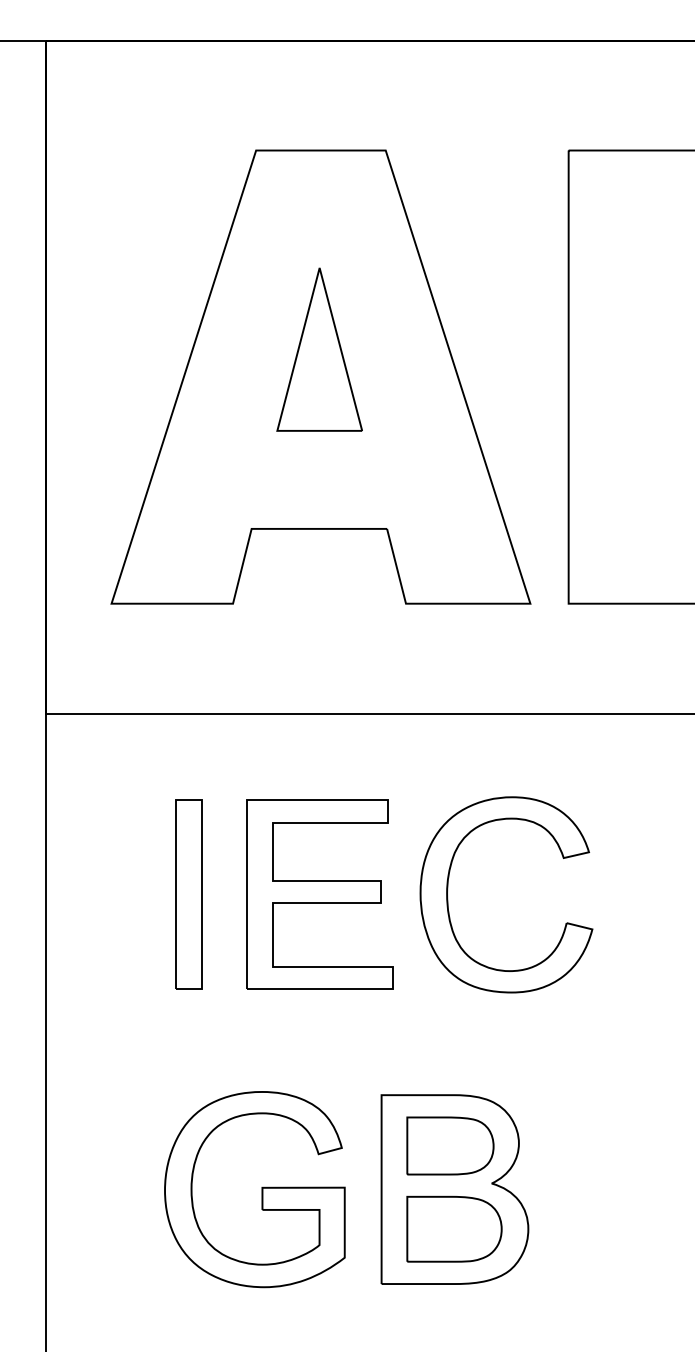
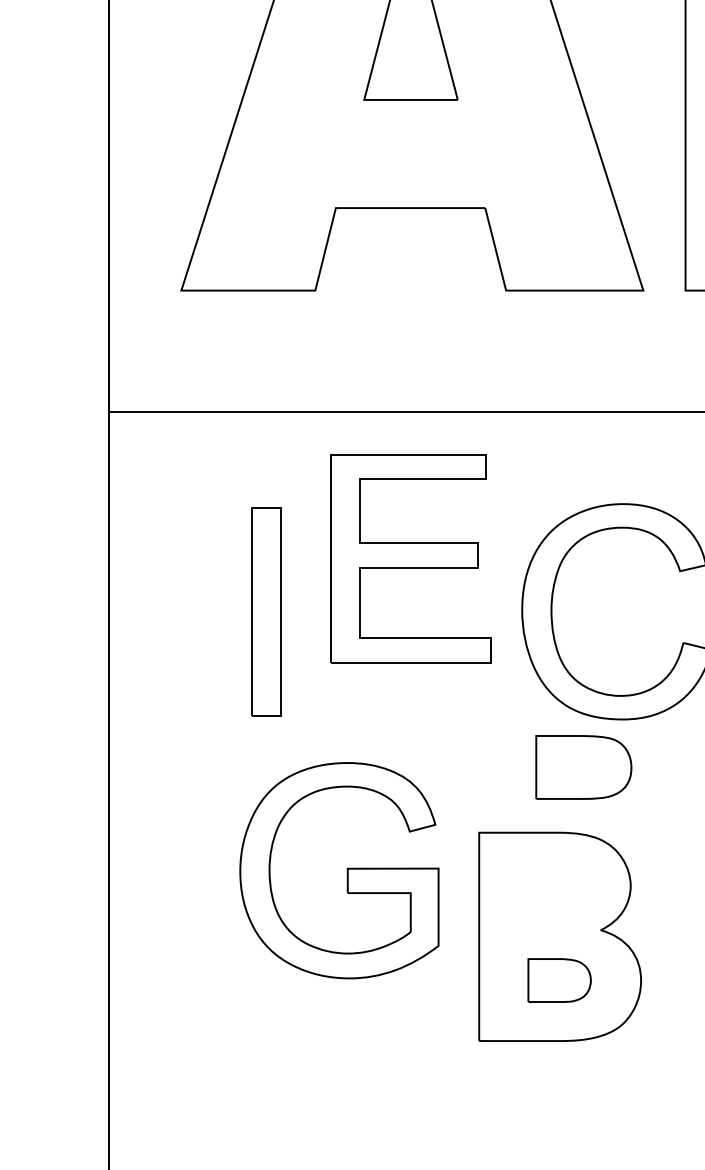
part: (319, 894) -> (410, 558), moved
part: (450, 1145) -> (583, 766), moved
part: (261, 1189) -> (346, 870), moved
part: (454, 1228) -> (559, 979), size x0.6

